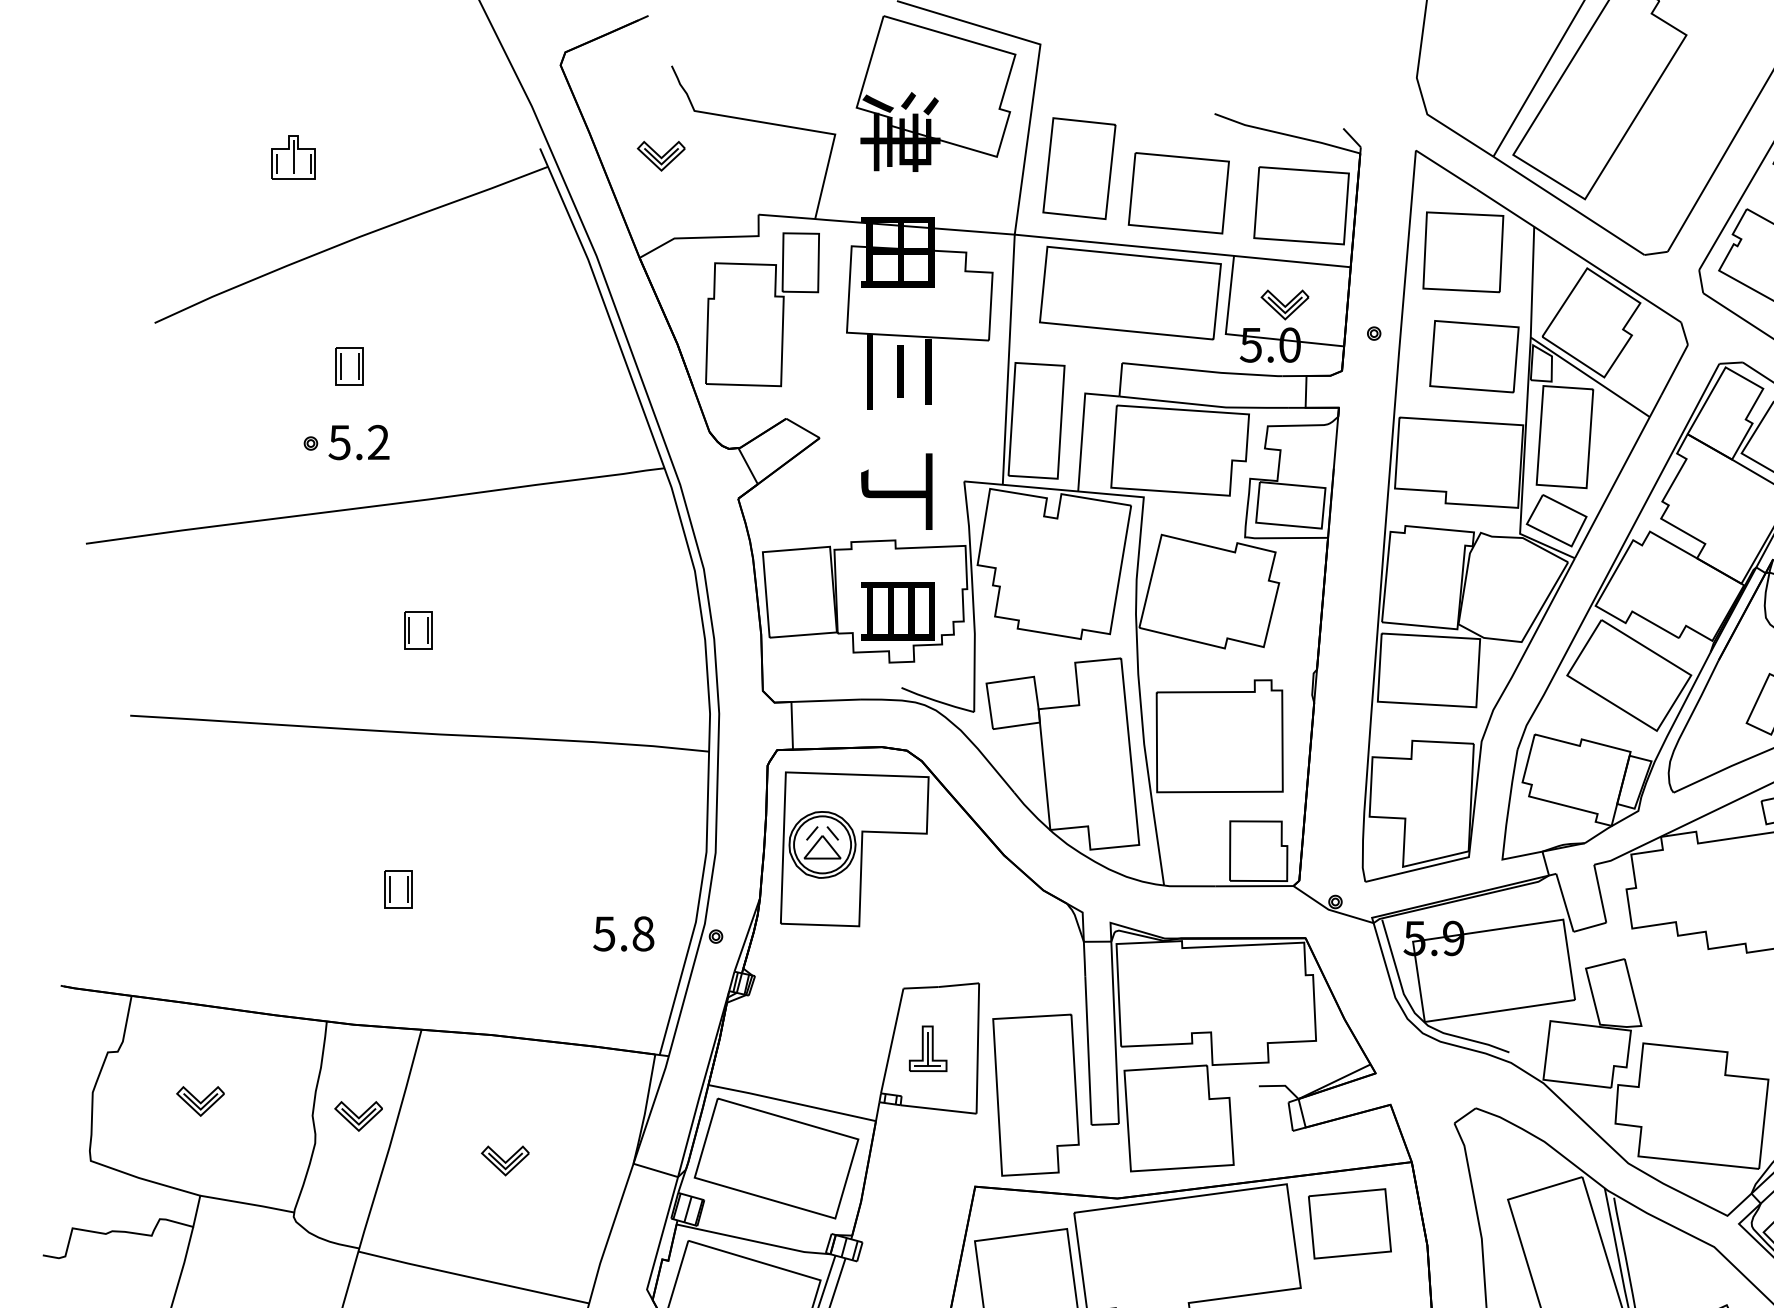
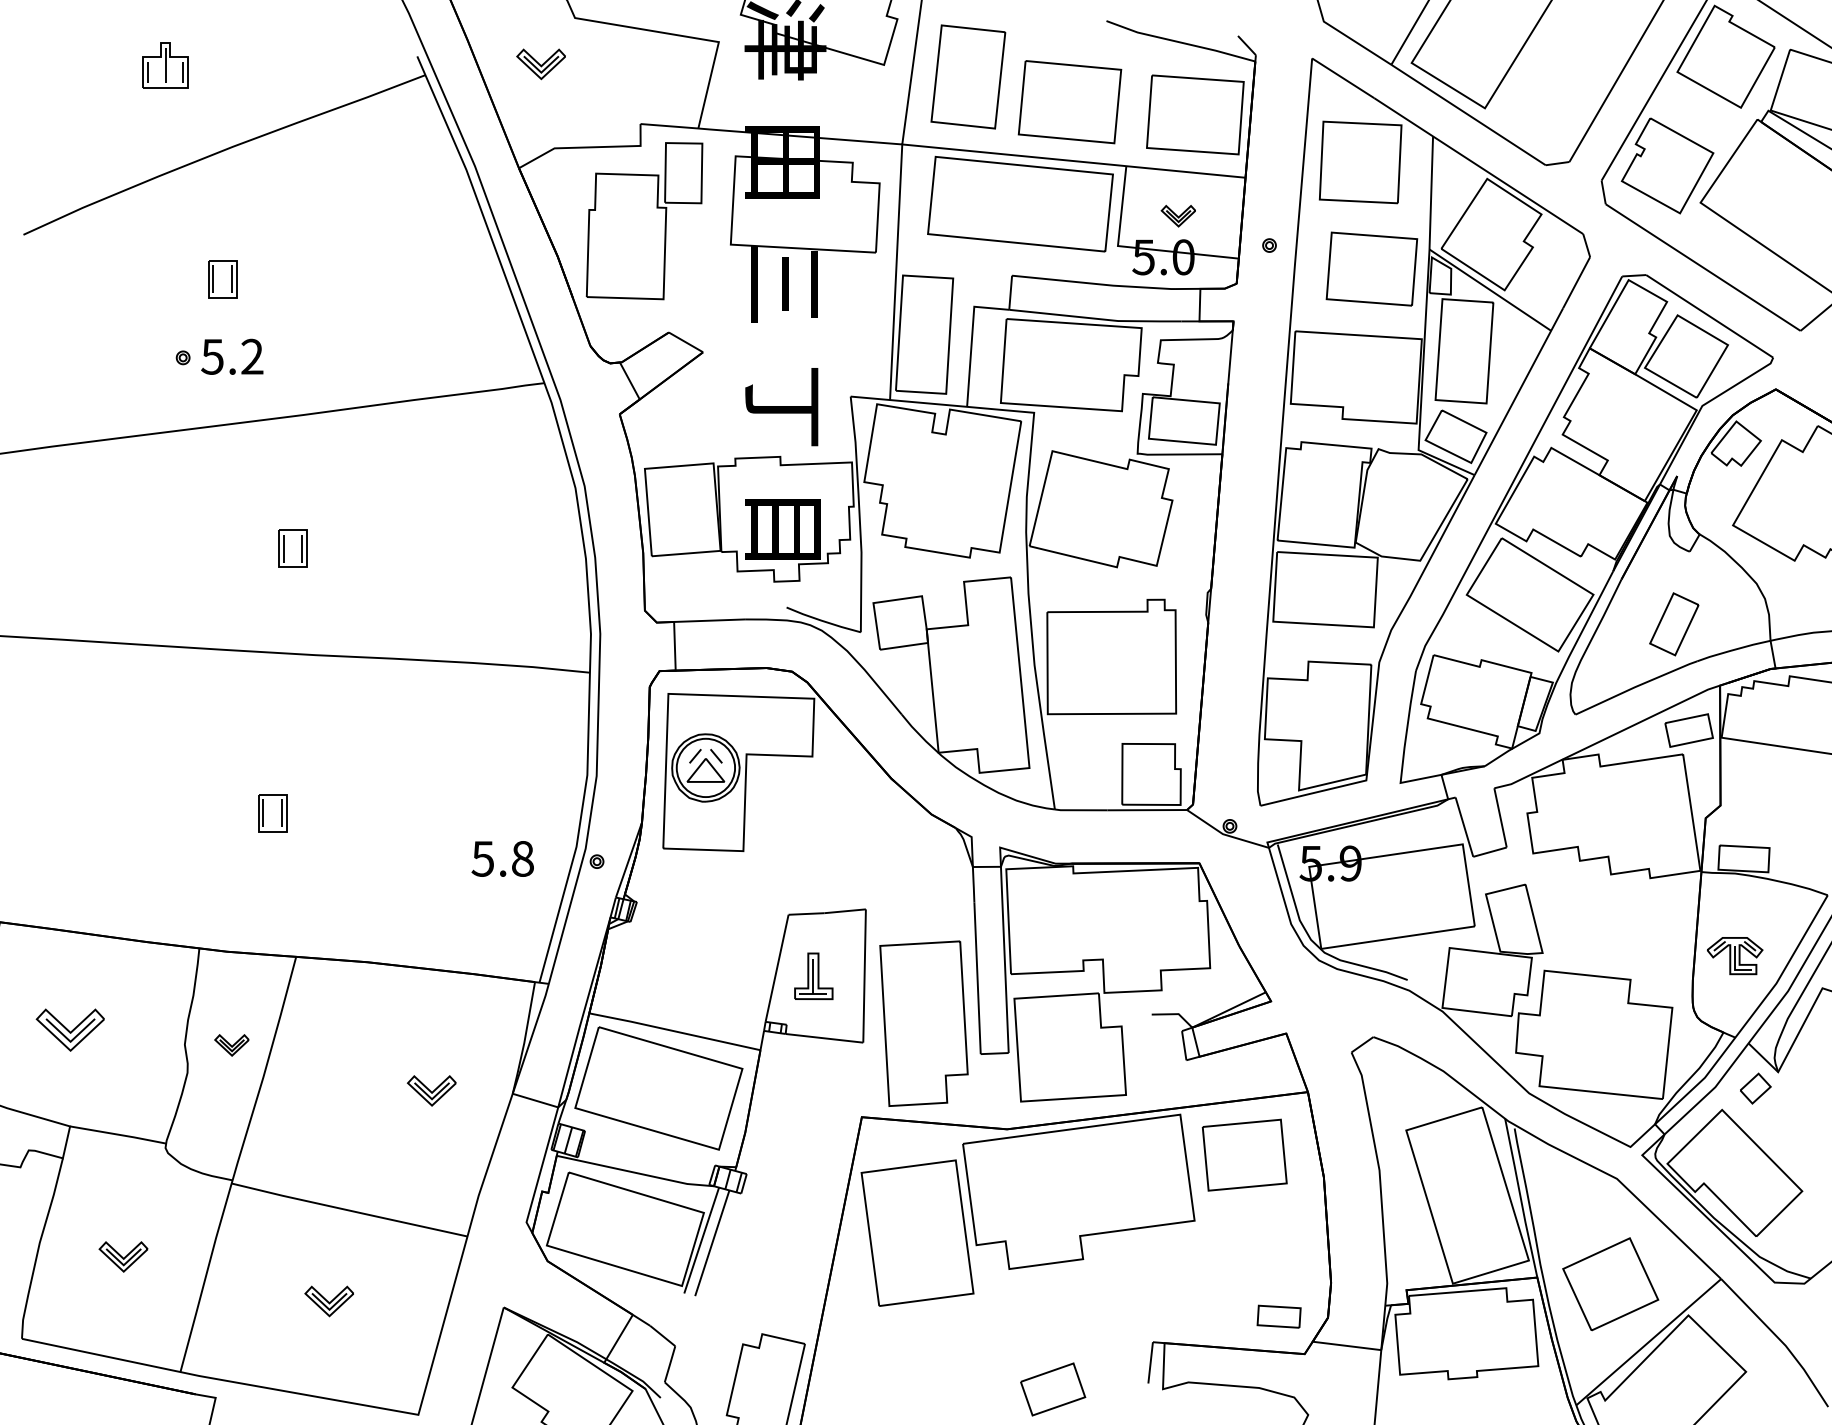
part: (1285, 304) -> (1178, 215), size x0.7
part: (200, 1100) -> (70, 1029), size x1.4
part: (358, 1116) -> (231, 1045), size x0.7
part: (505, 1160) -> (431, 1090), moved

